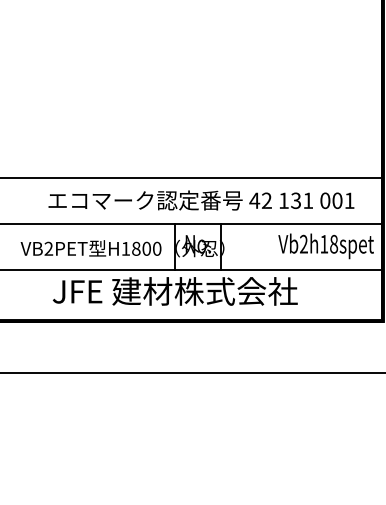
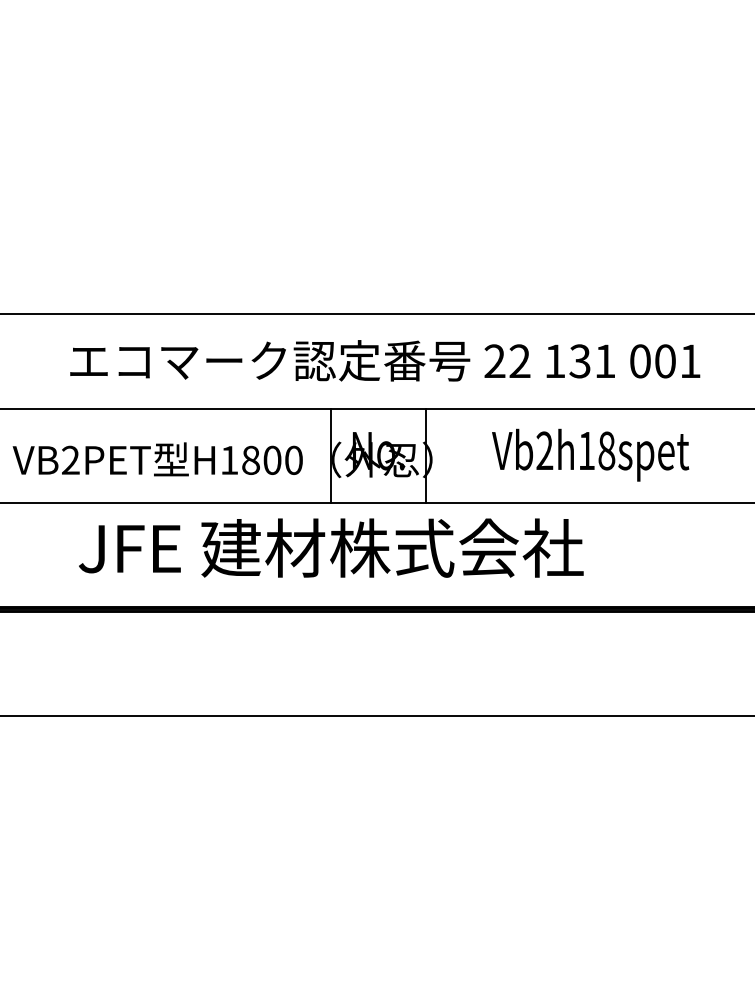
text: (254, 200) -> (494, 360), 42 -> 22
text: (325, 246) -> (589, 455), moved

